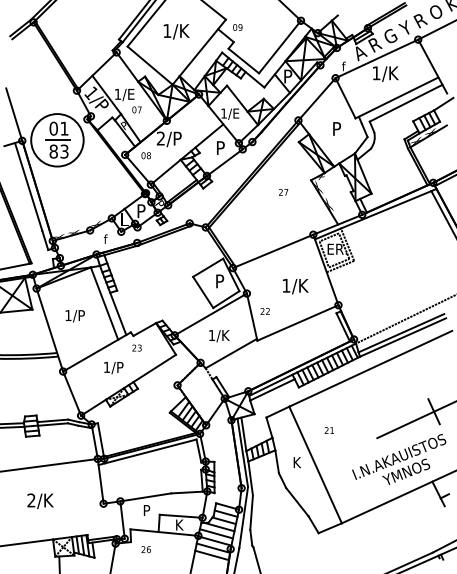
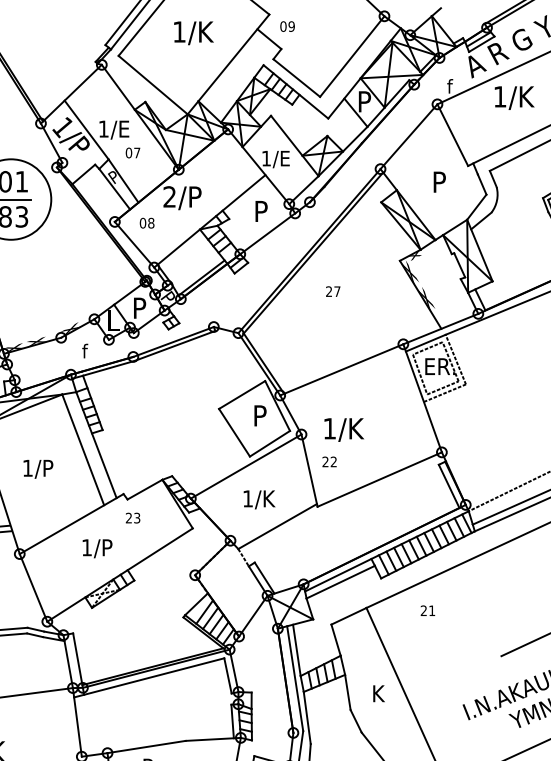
text: (283, 191) -> (333, 290), moved
text: (295, 286) -> (343, 429), moved
text: (328, 430) -> (426, 610), moved

